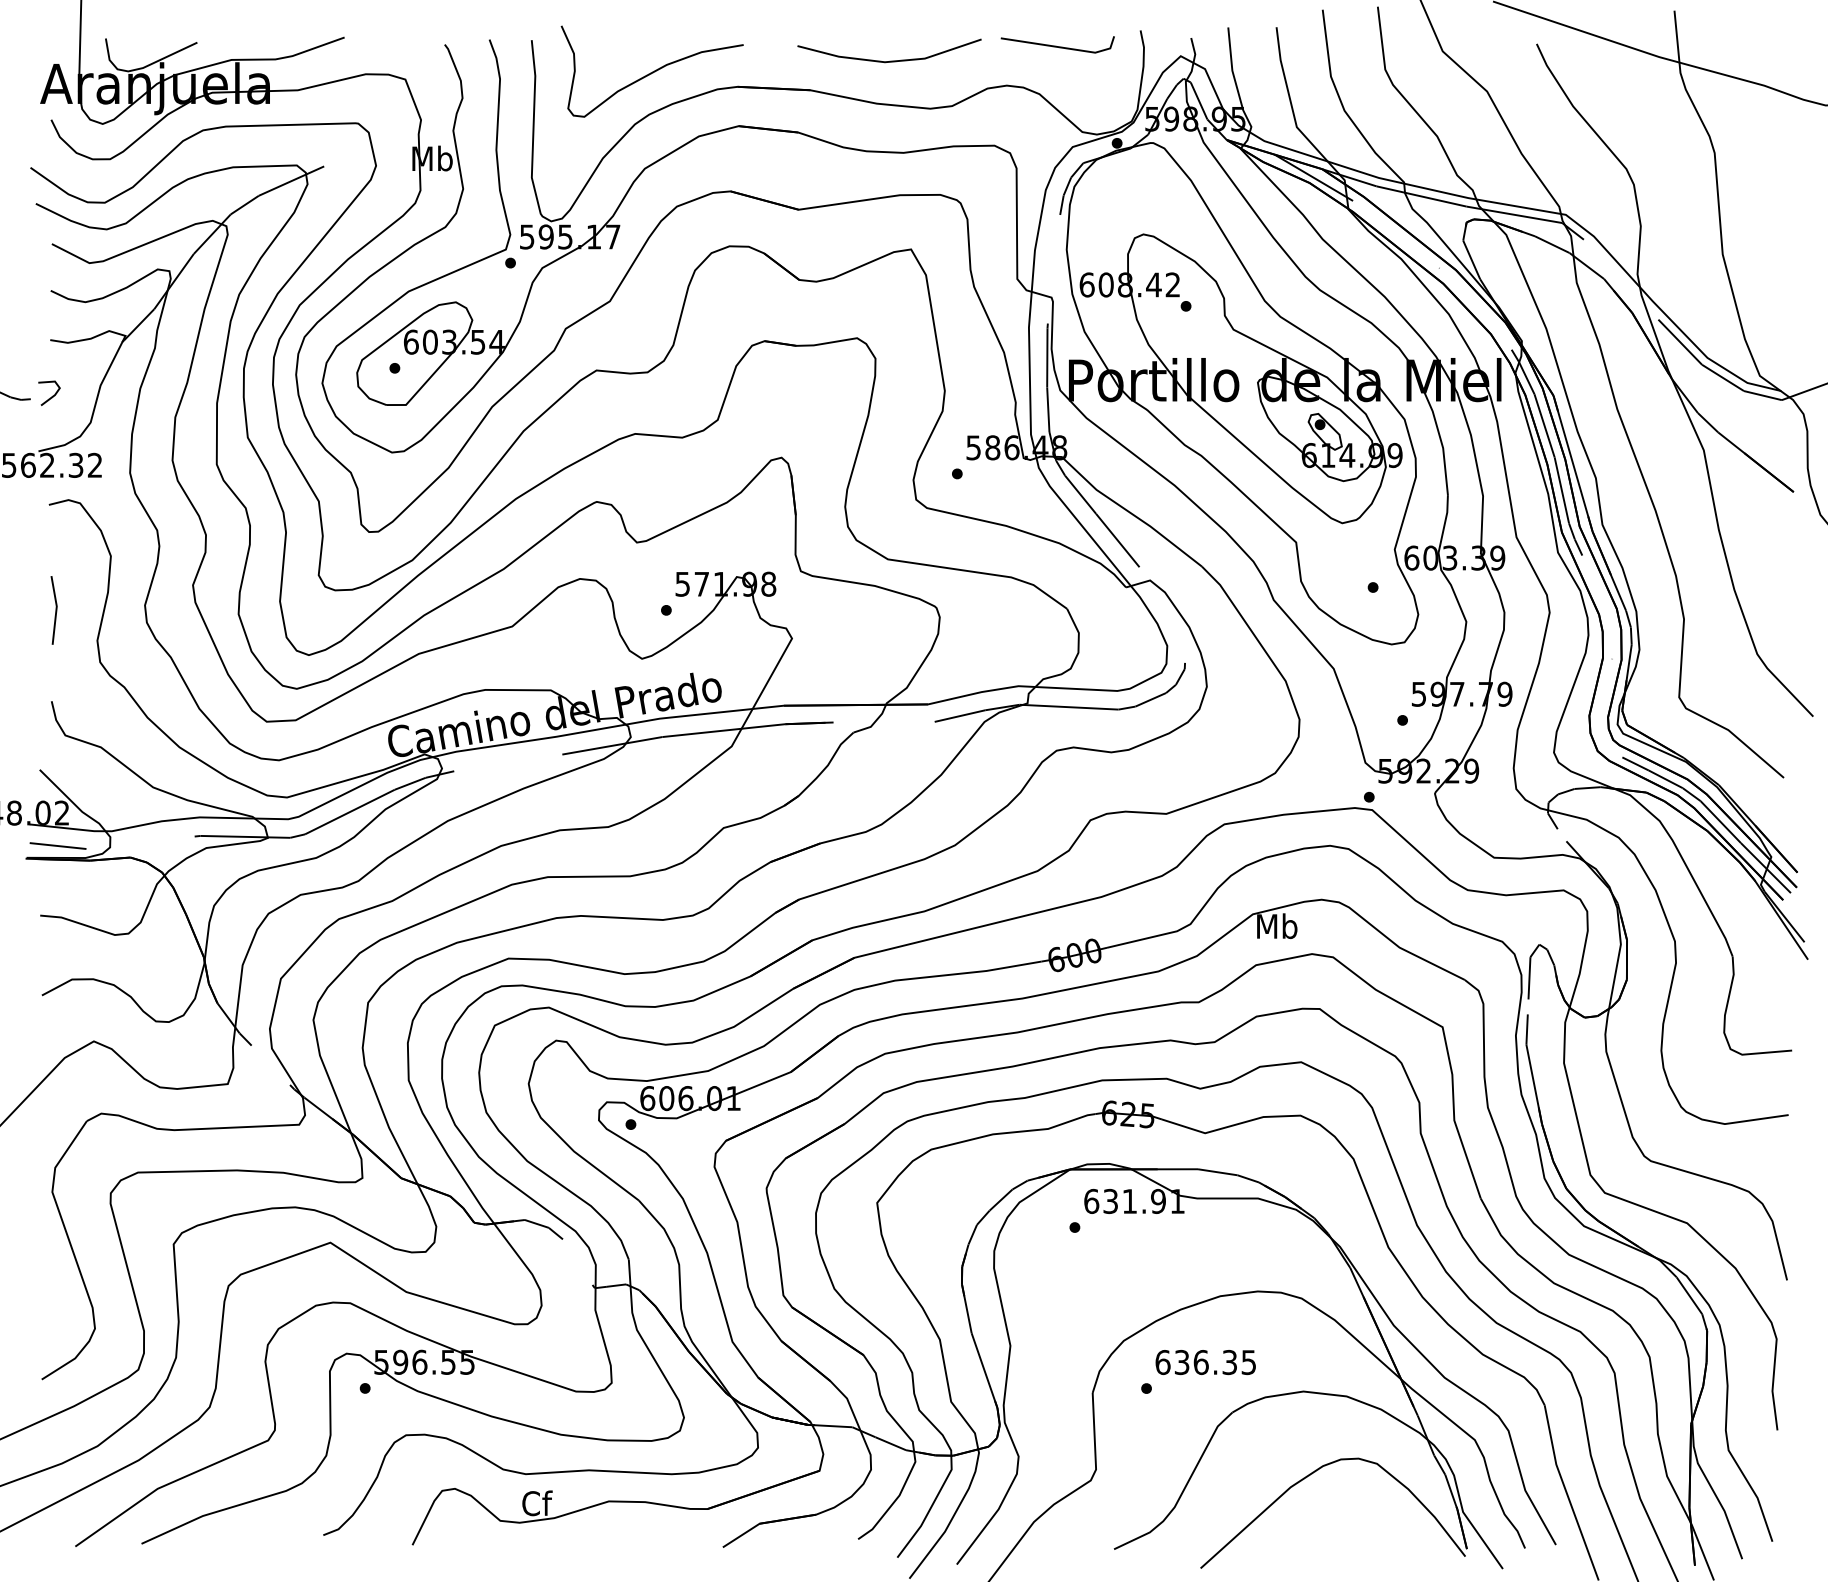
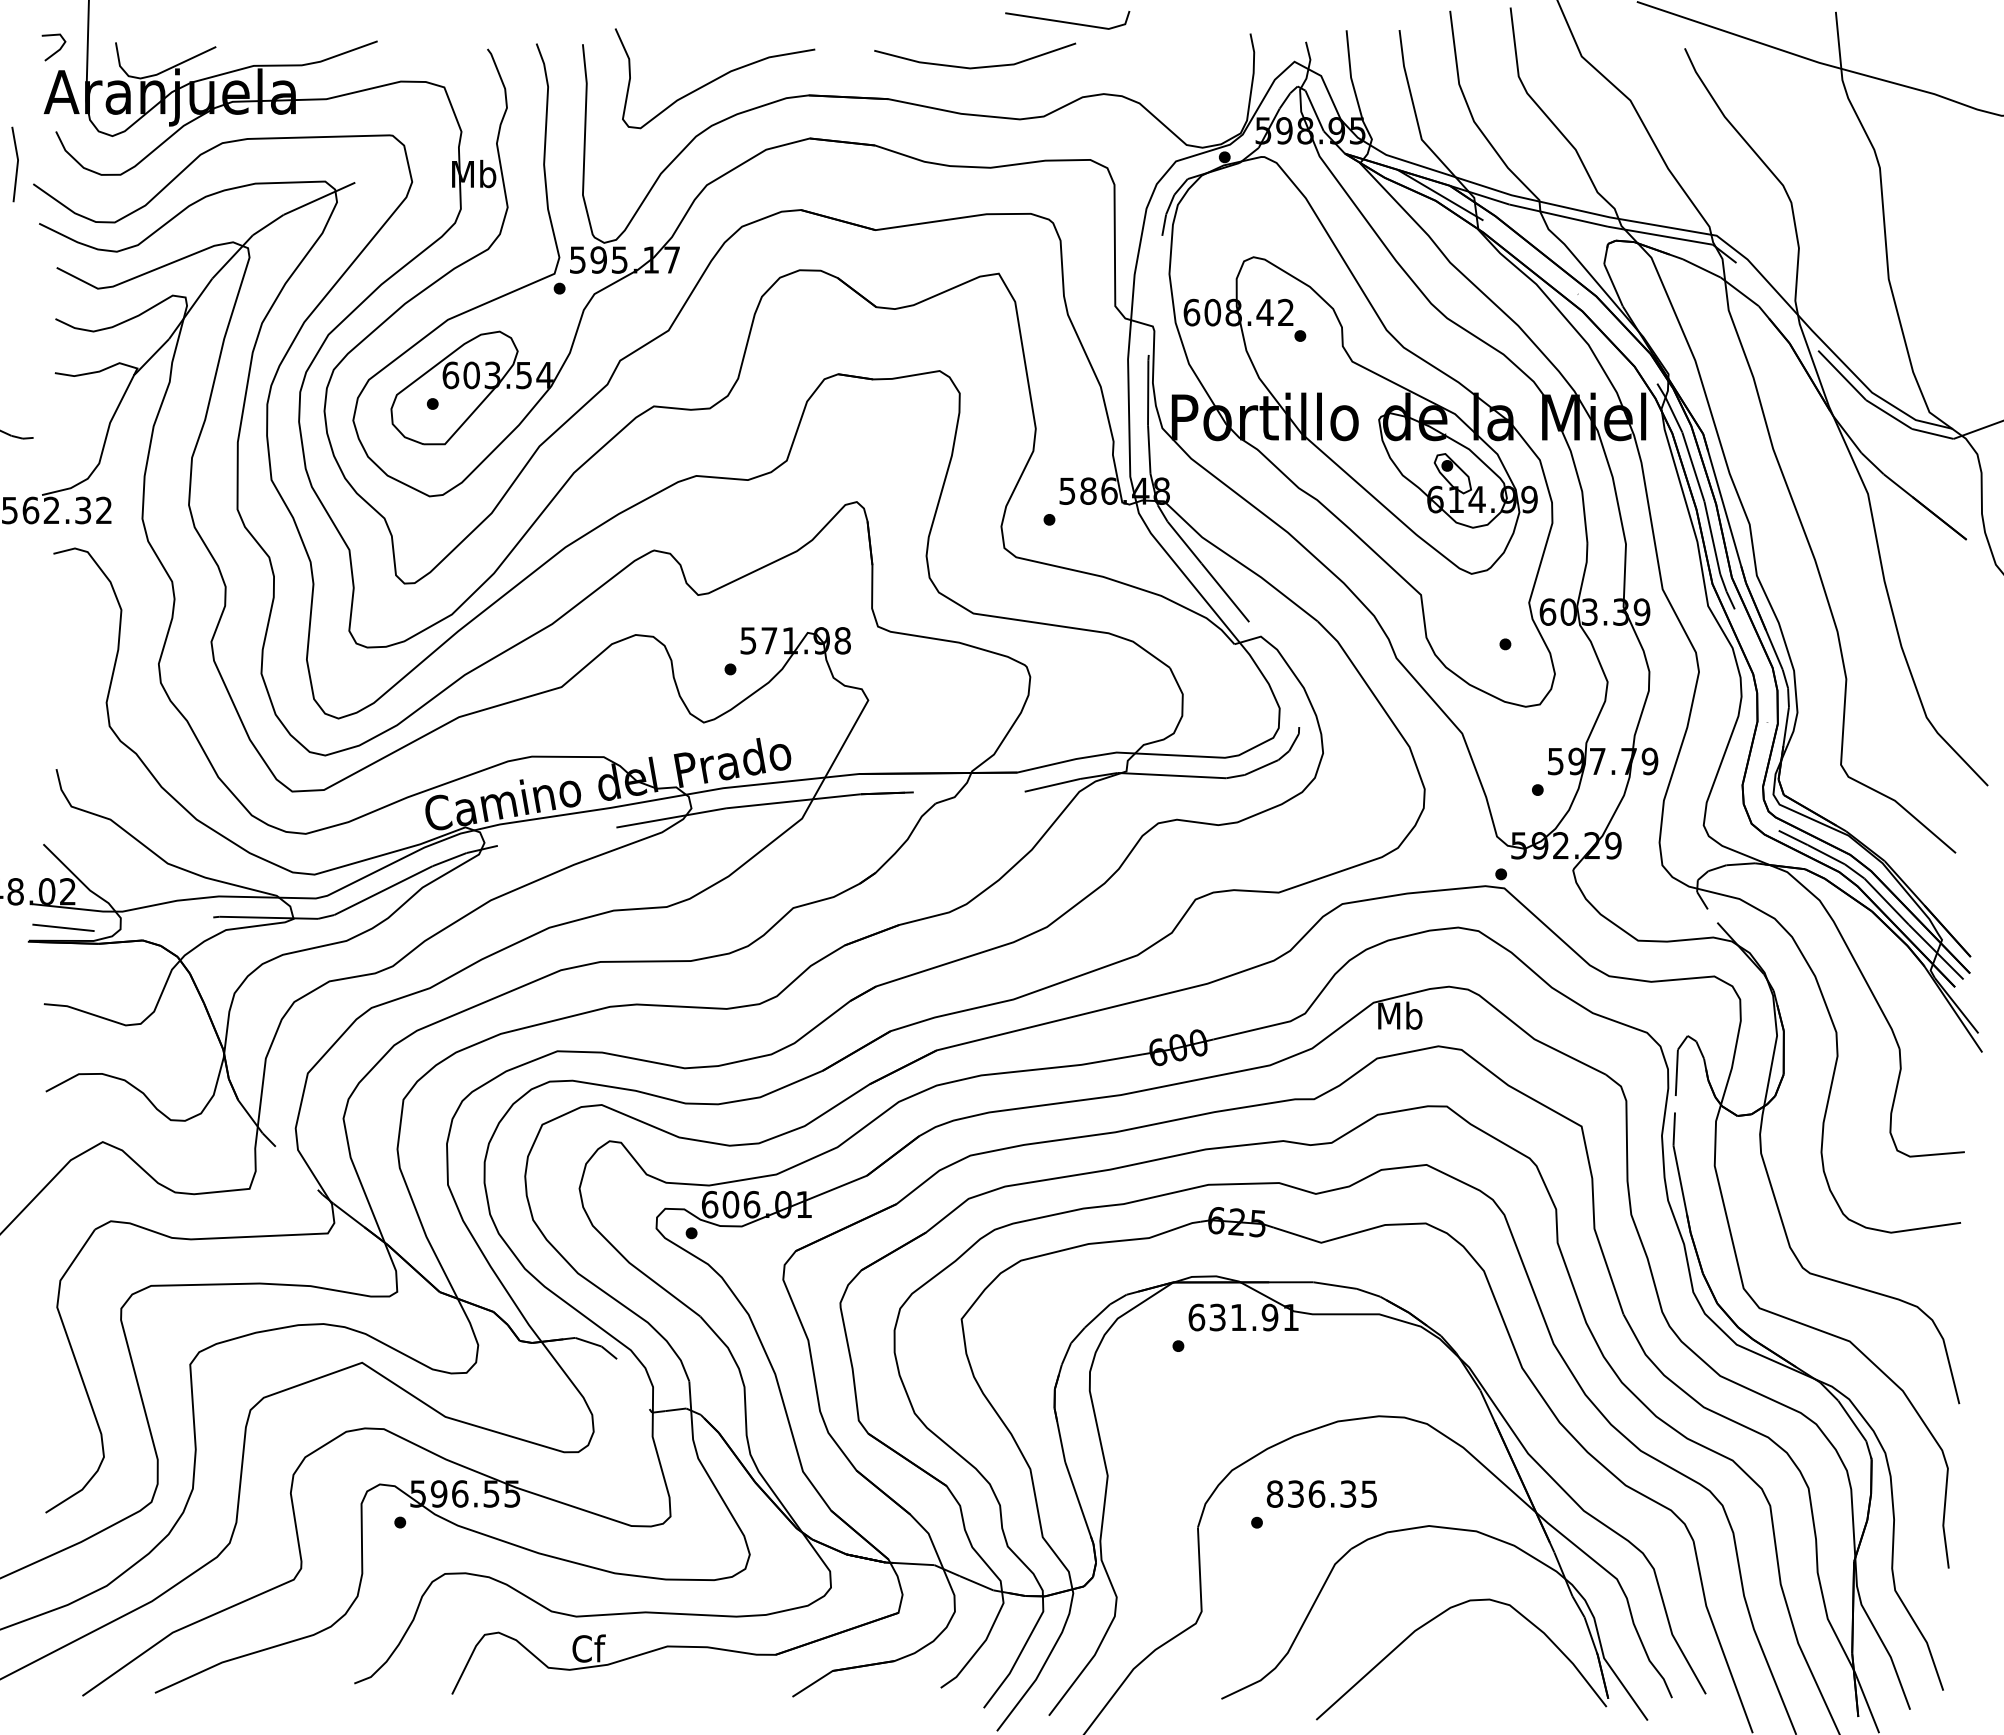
line: (1057, 45) -> (1067, 21), moved
line: (51, 396) -> (56, 50), moved
line: (55, 610) -> (16, 164), moved
text: (1162, 1361) -> (1274, 1493), 636.35 -> 836.35

